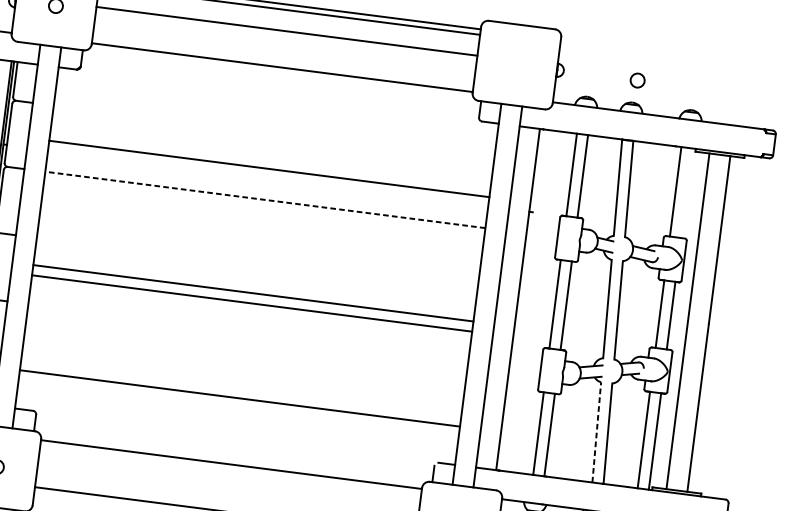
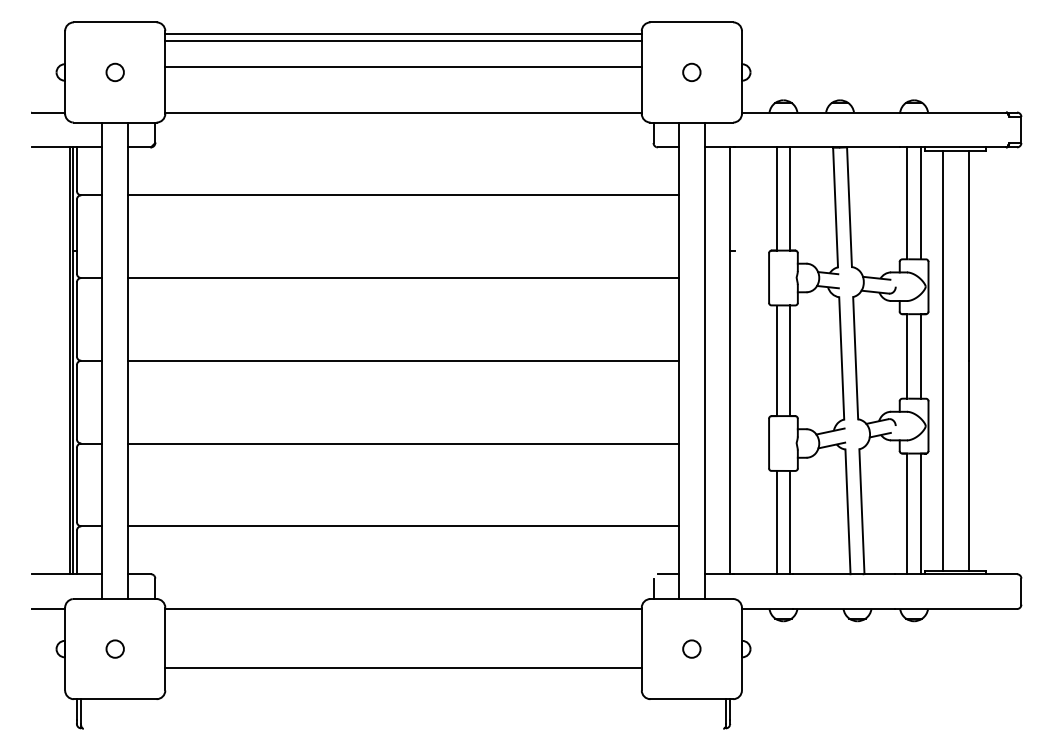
circle: (637, 80) -> (691, 72), moved
line: (269, 169) -> (403, 195), moved
line: (687, 193) -> (921, 203), added
line: (265, 200) -> (403, 278), dashed -> solid
line: (253, 293) -> (403, 360), moved
line: (252, 303) -> (403, 443), moved
line: (596, 432) -> (847, 511), dashed -> solid

